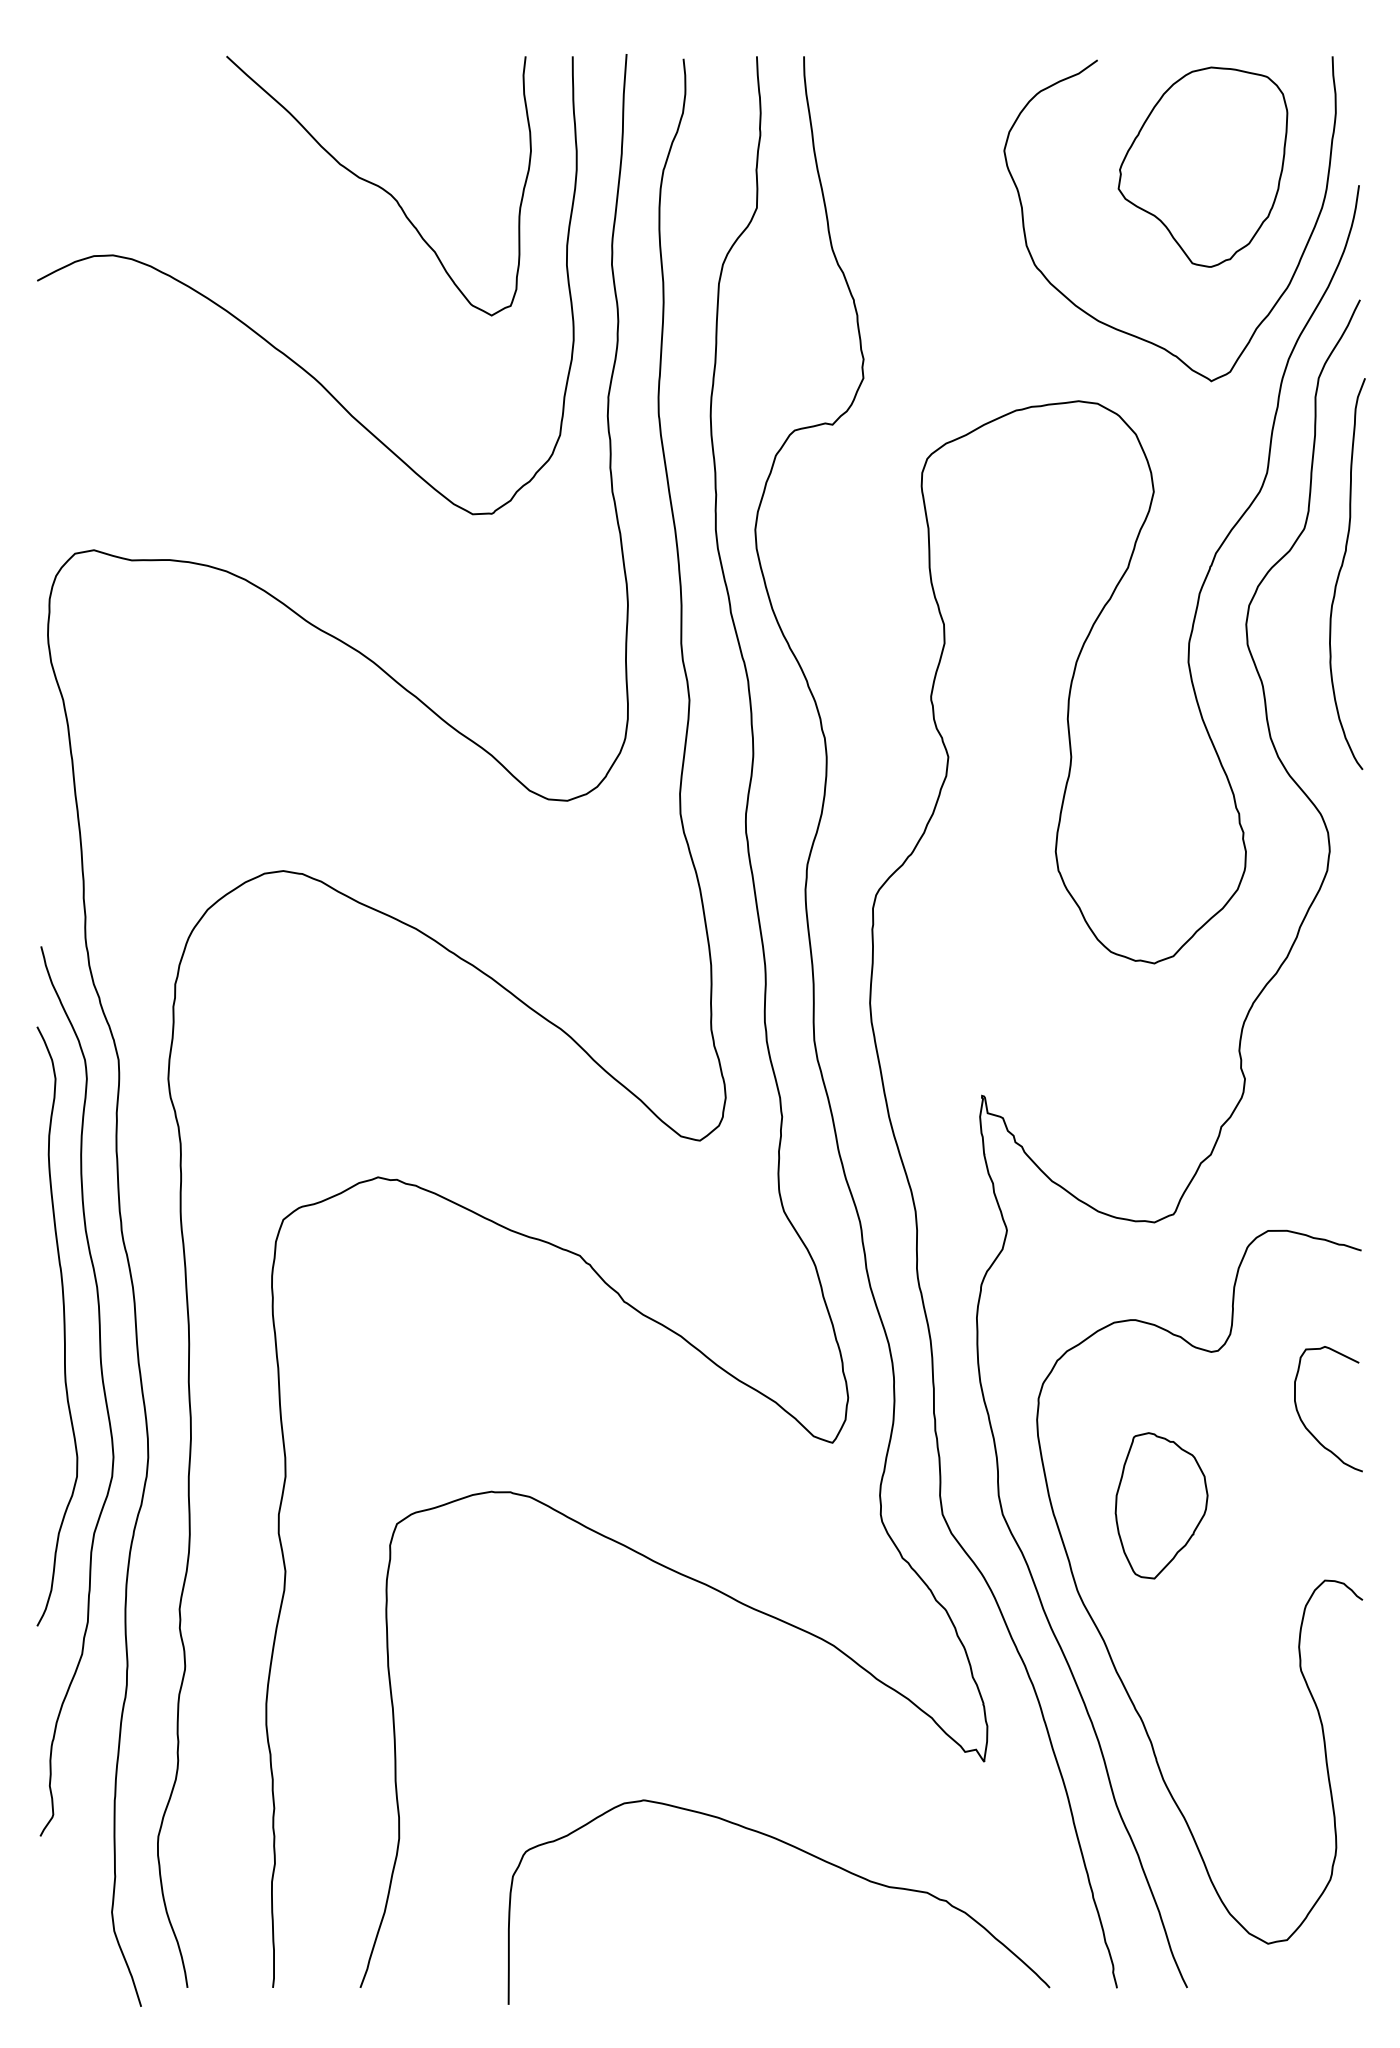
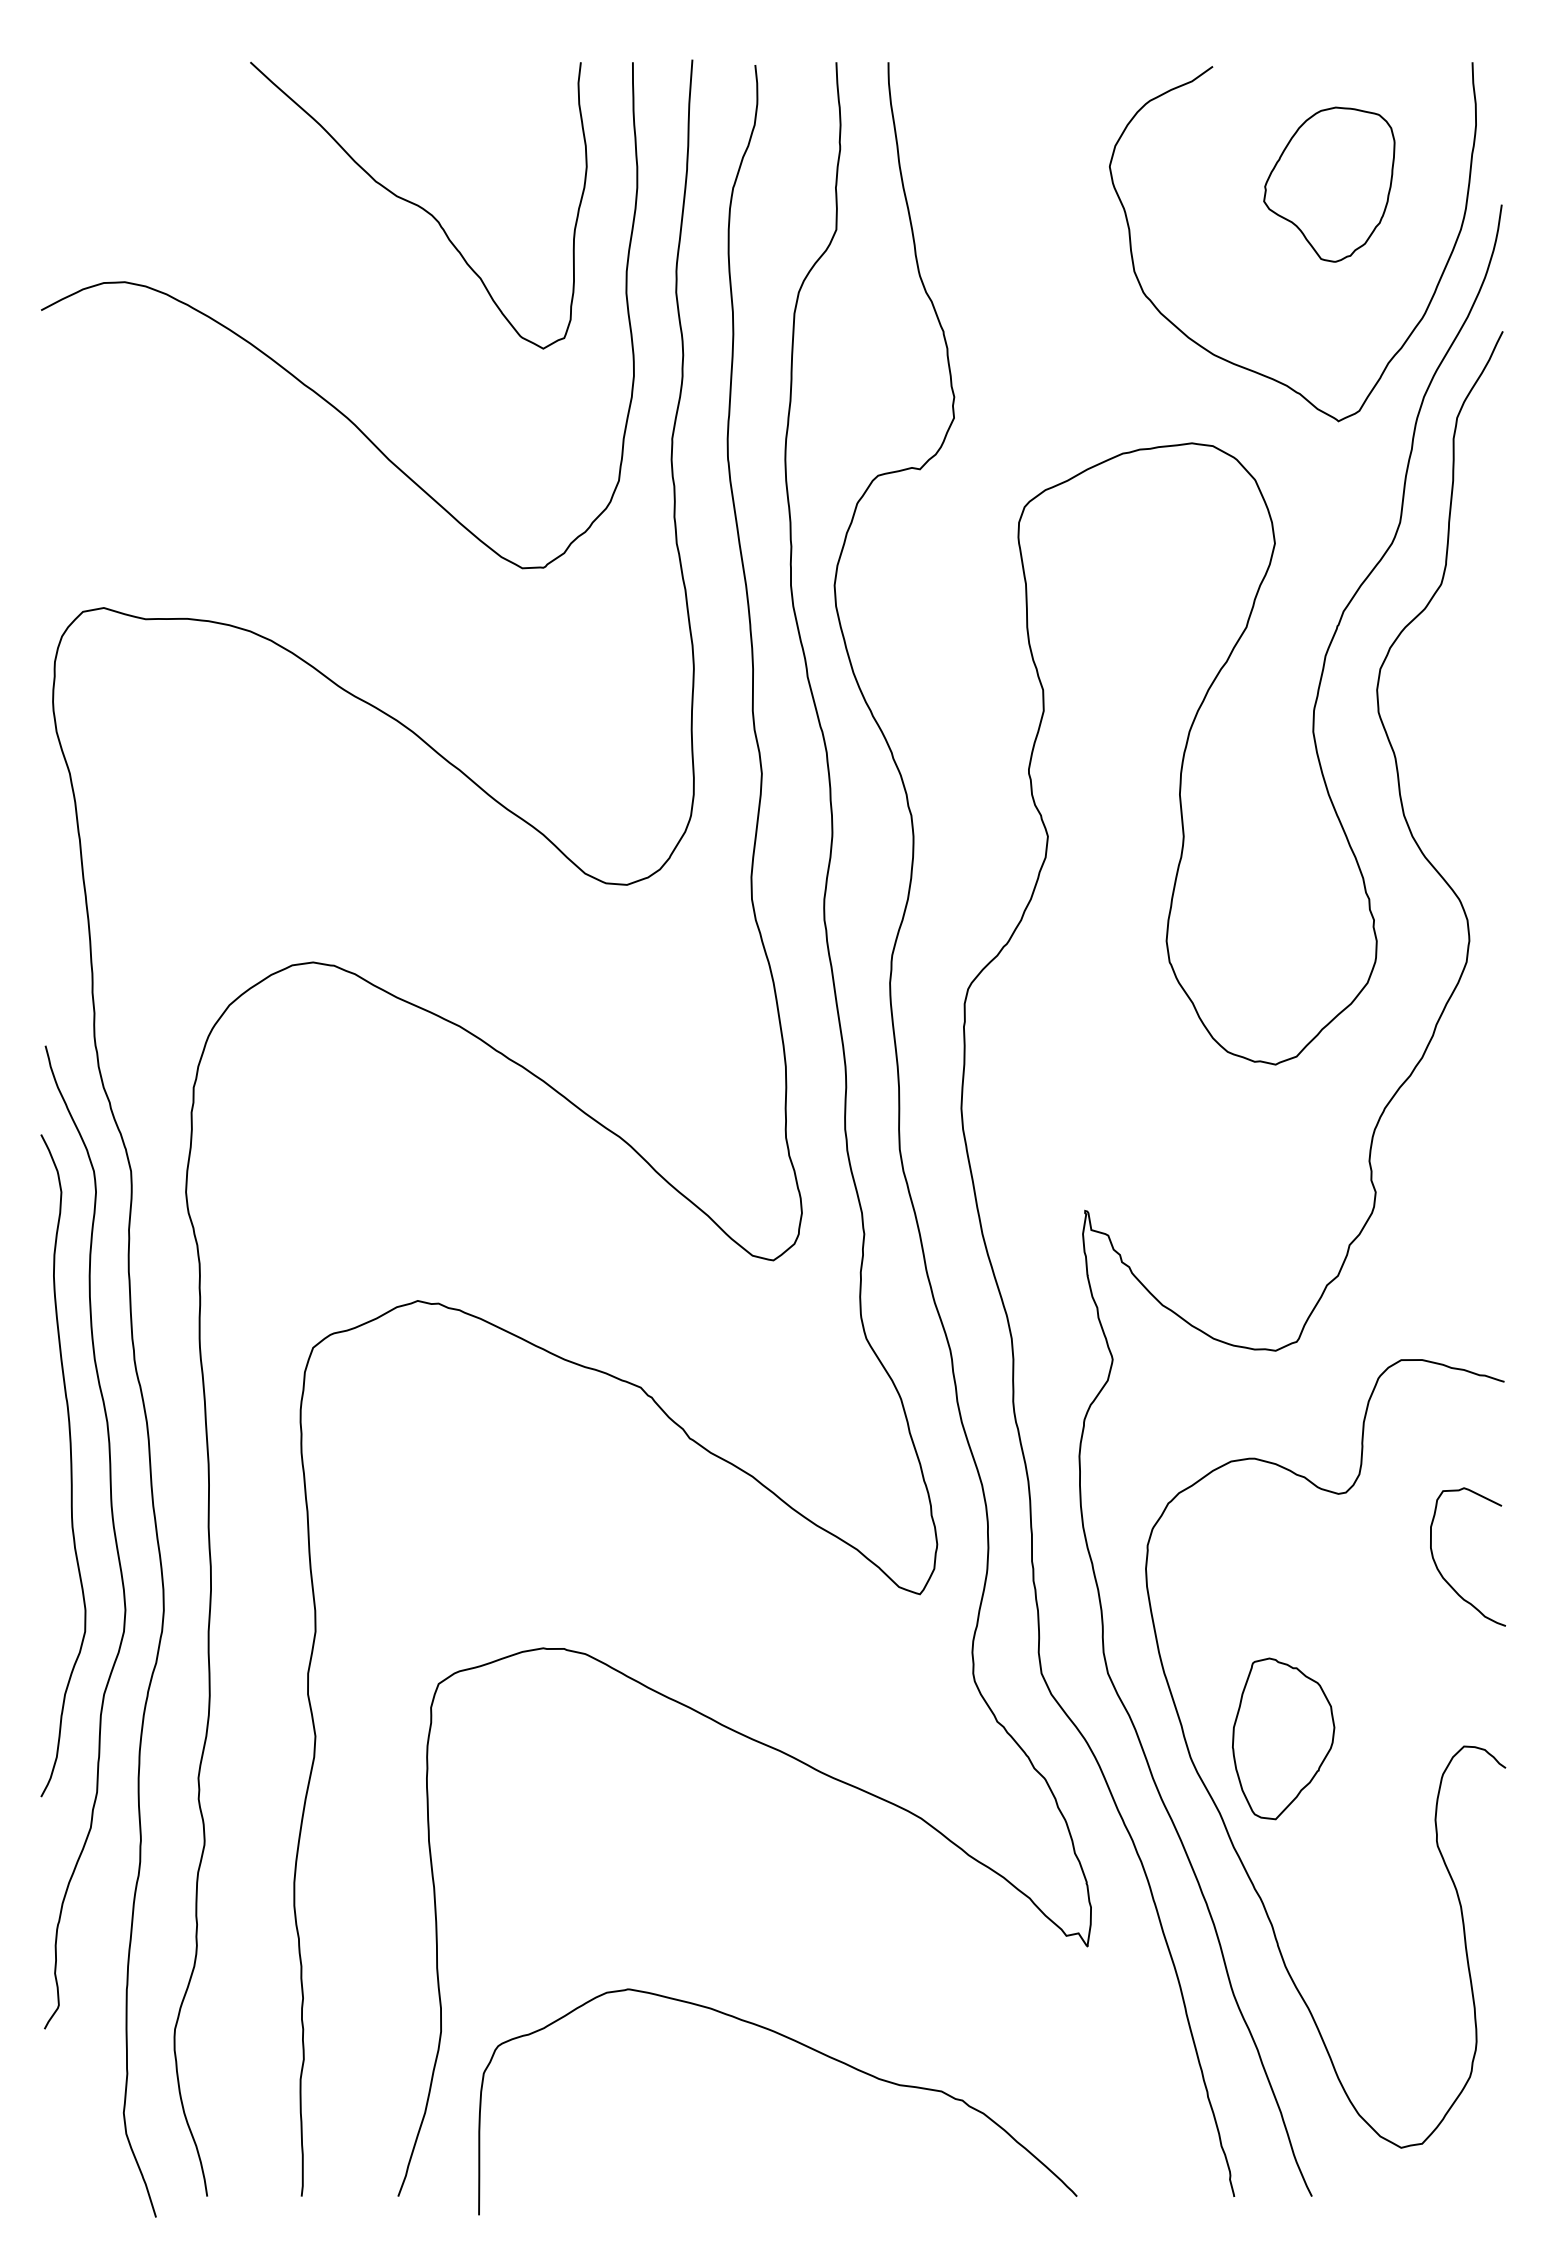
part: (1203, 166) -> (1329, 184), size x0.7
curve: (1341, 569) -> (1482, 629), removed
part: (1161, 1505) -> (1283, 1738), moved
curve: (803, 1852) -> (804, 2046), moved

